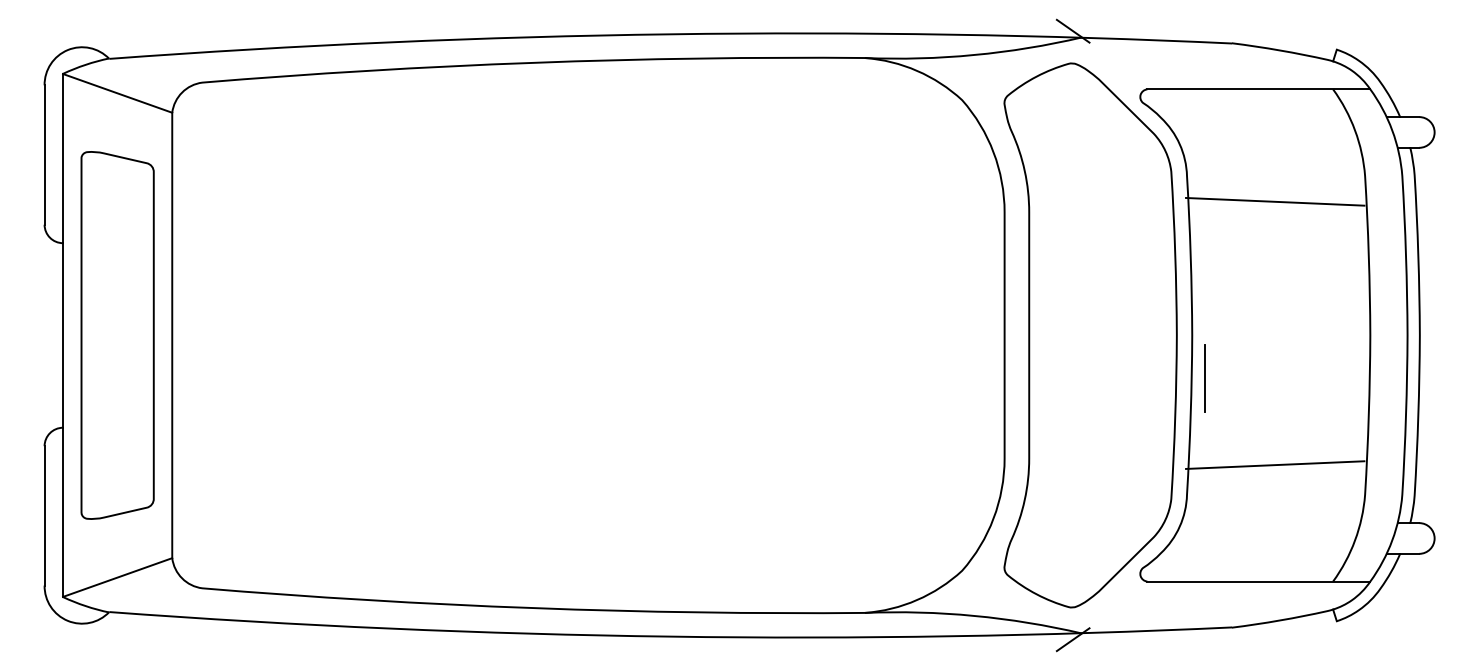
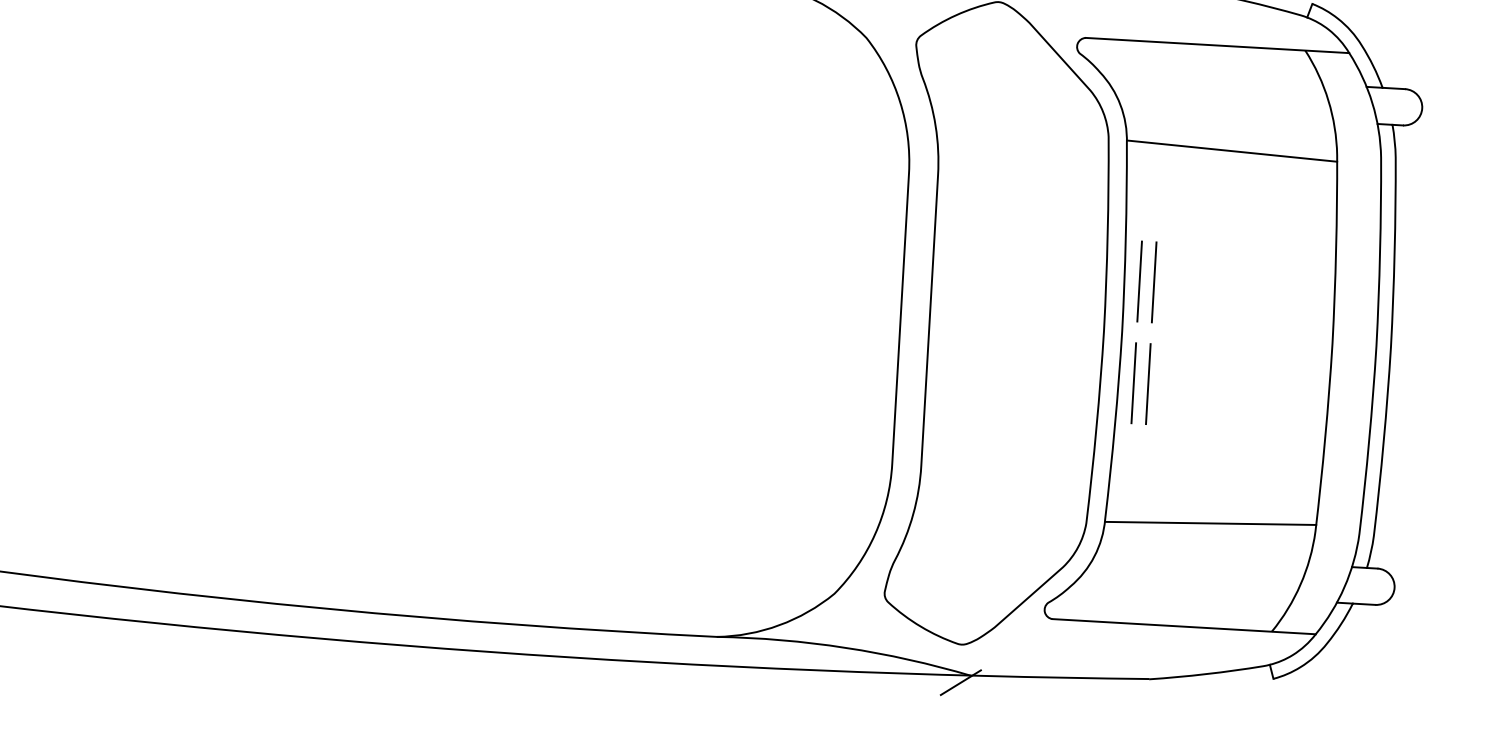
line: (1275, 201) -> (1232, 150), moved
line: (1204, 292) -> (1139, 281), added
line: (1216, 292) -> (1153, 282), added
line: (1216, 378) -> (1147, 384), added
line: (1275, 464) -> (1210, 522), moved

